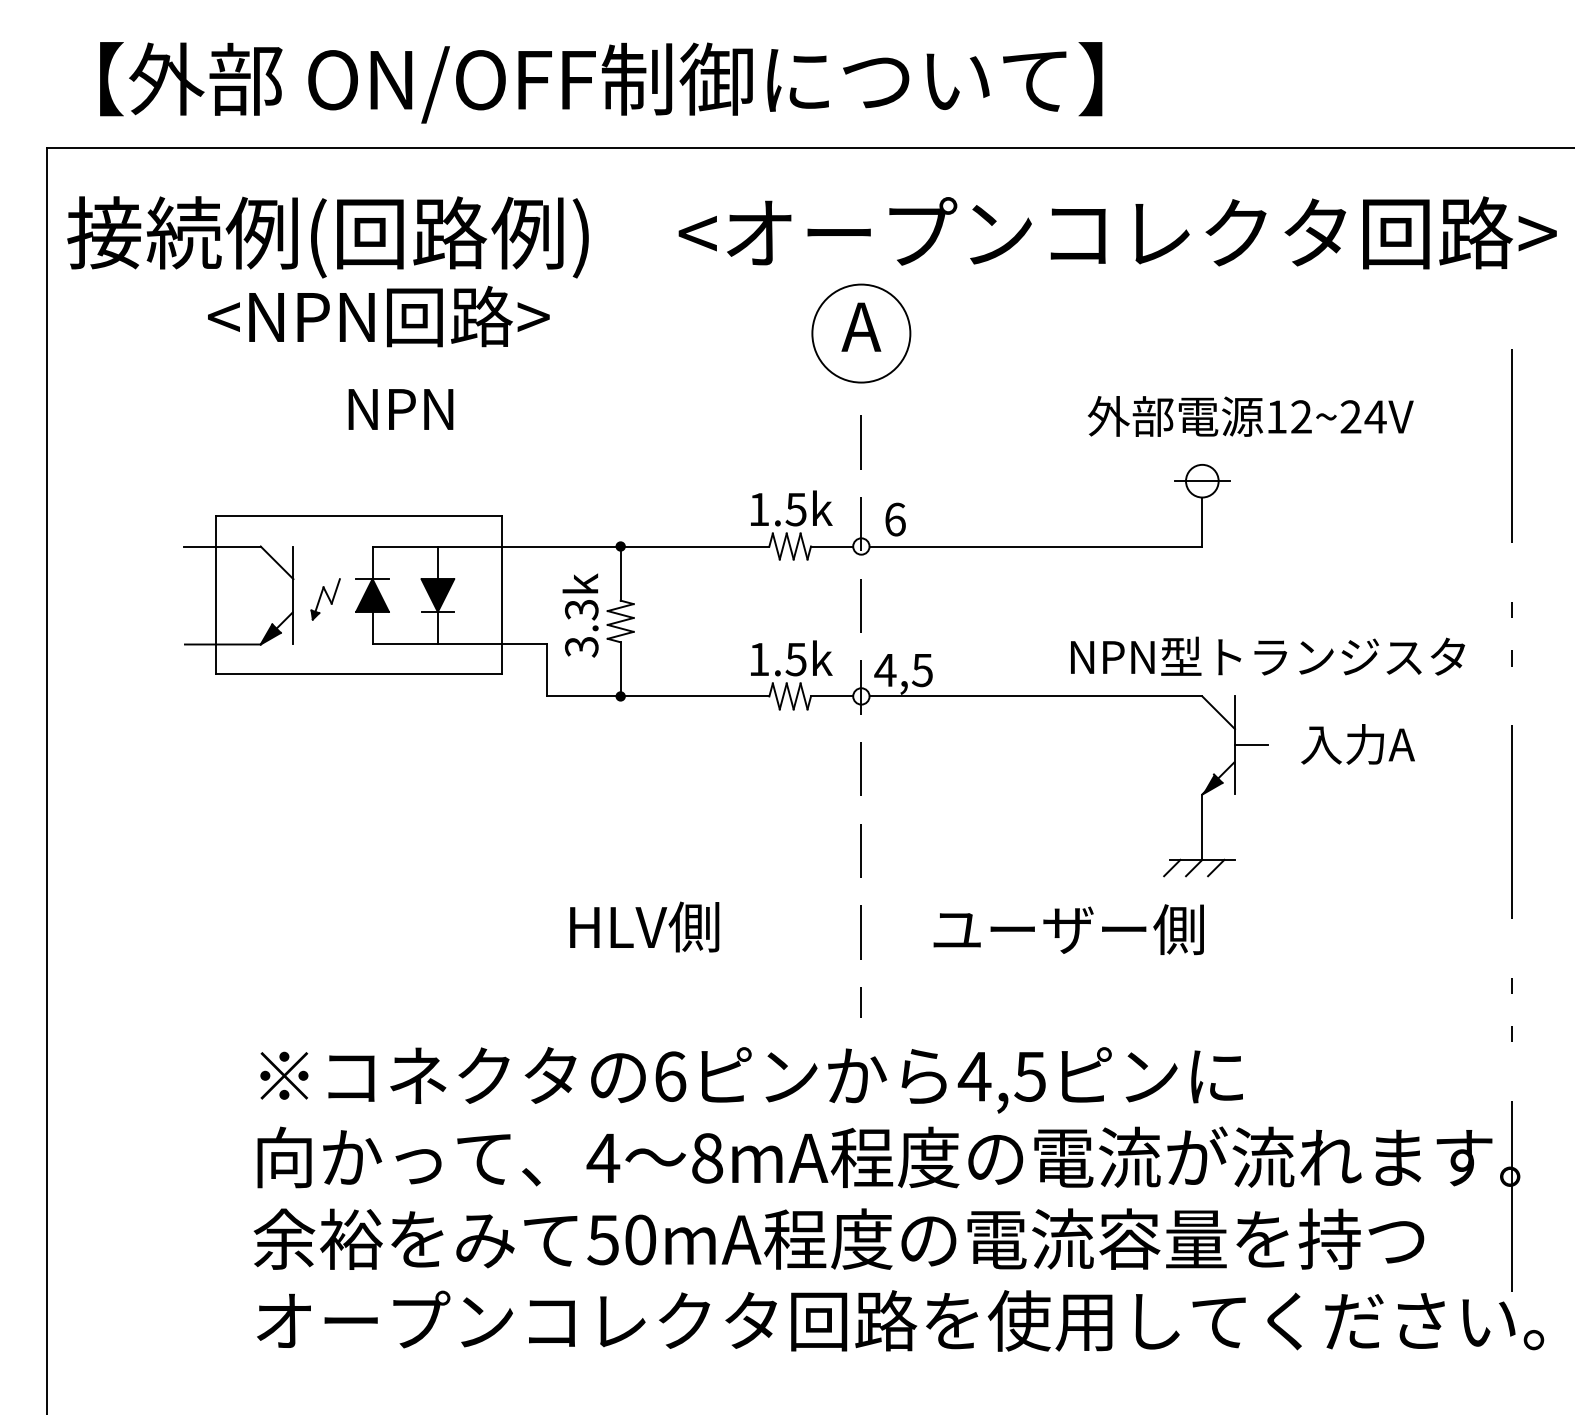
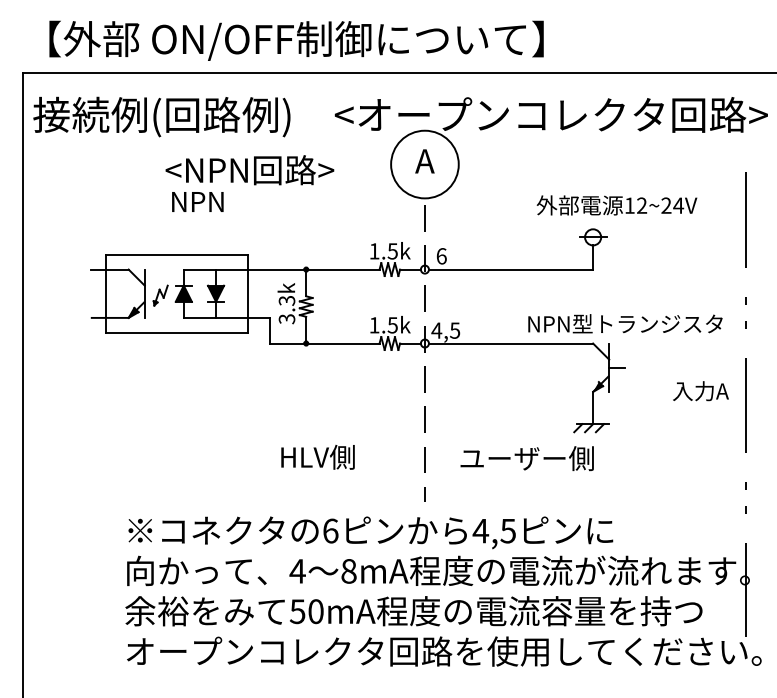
text: (377, 317) -> (249, 170), moved
circle: (860, 333) -> (424, 164), size x1.4
text: (1357, 745) -> (700, 391), moved

